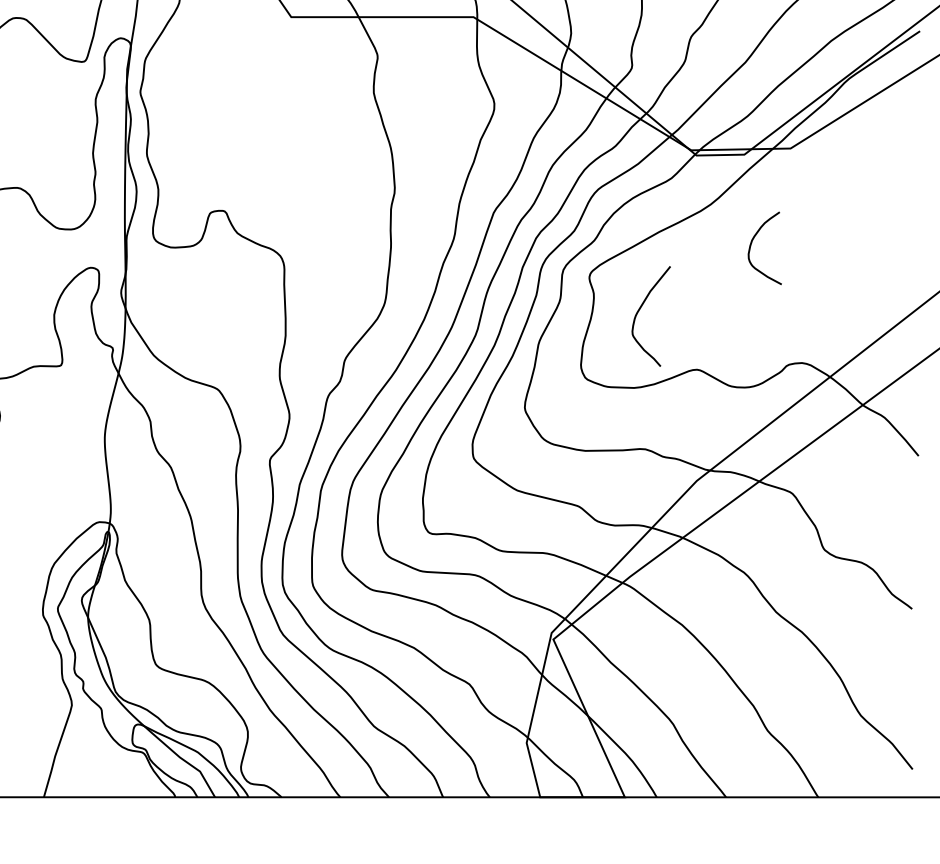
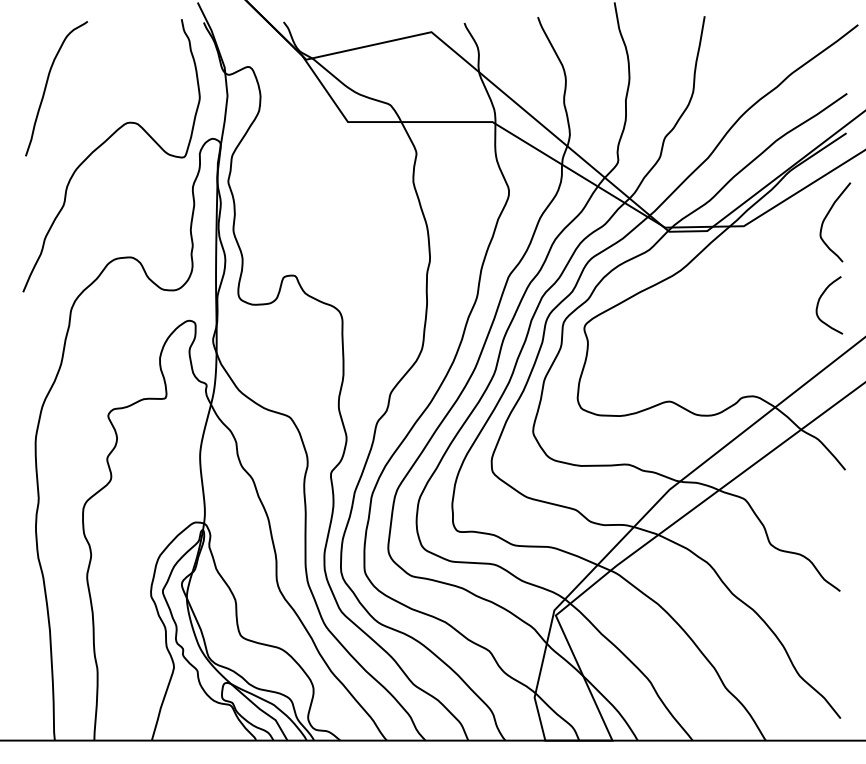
curve: (752, 244) -> (819, 302), moved
curve: (641, 309) -> (827, 216), moved

